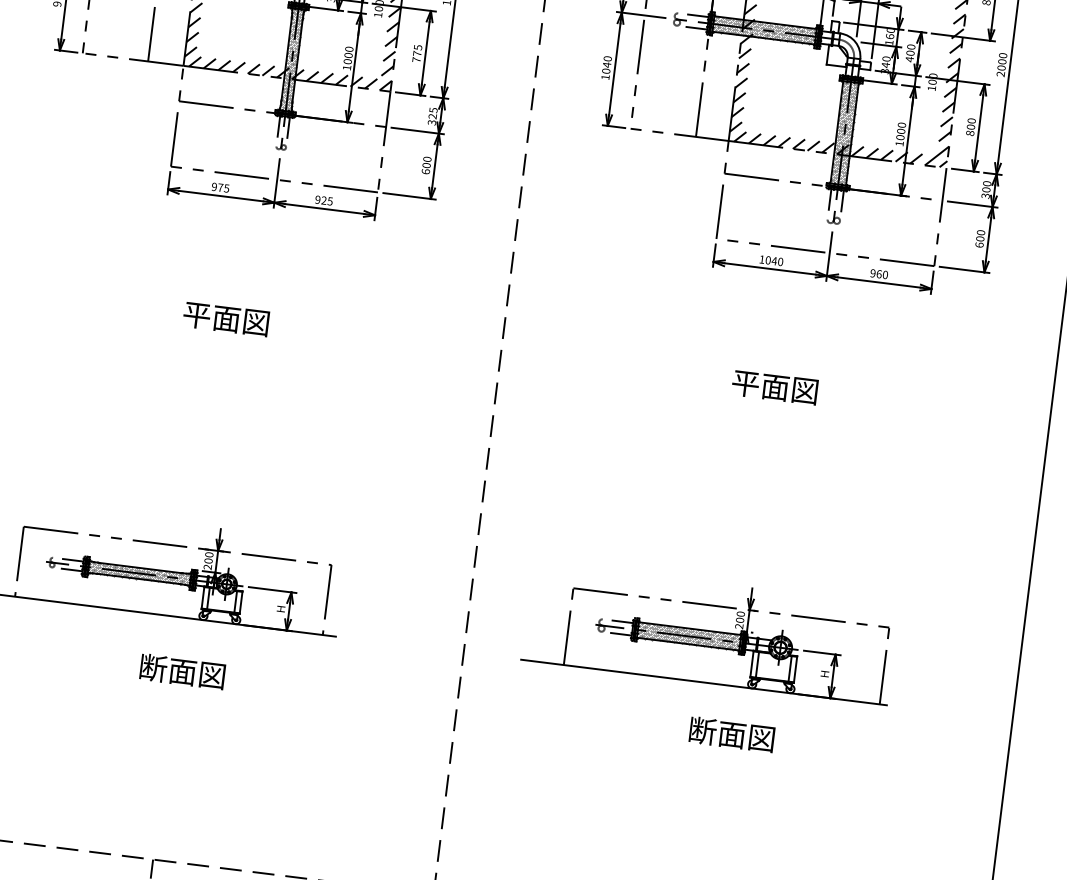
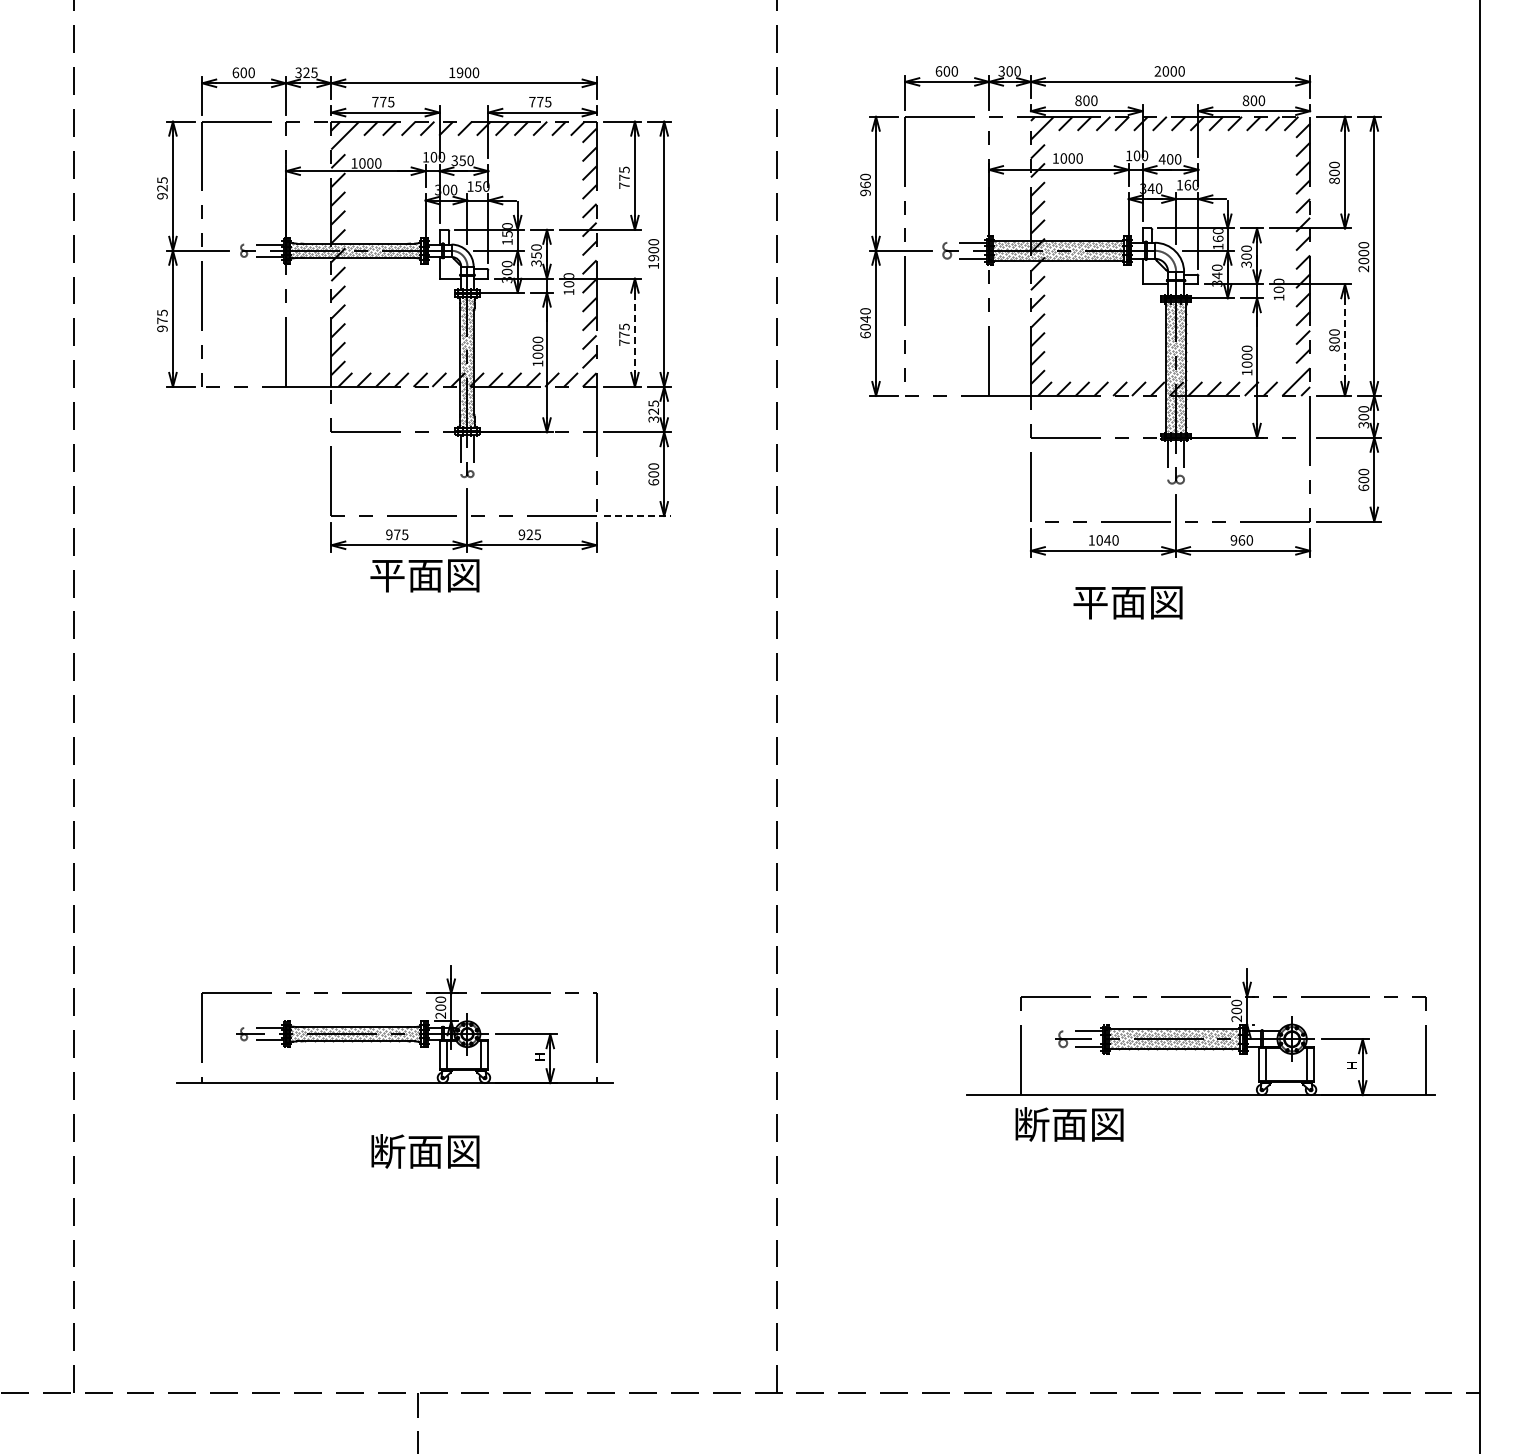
line: (425, 53) -> (634, 333), solid -> dashed
text: (909, 59) -> (1246, 264), 400 -> 300
text: (605, 76) -> (865, 334), 1040 -> 6040
line: (979, 128) -> (1345, 340), solid -> dashed
line: (409, 196) -> (637, 515), solid -> dashed
text: (225, 318) -> (424, 575), moved
text: (774, 387) -> (1127, 602), moved
part: (709, 633) -> (1200, 1032), moved
text: (732, 734) -> (1069, 1124), moved

